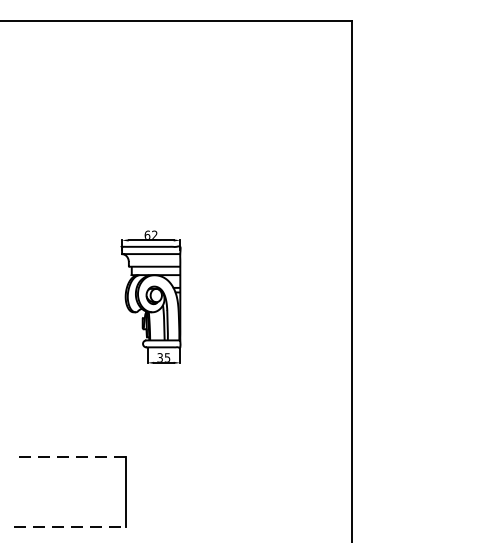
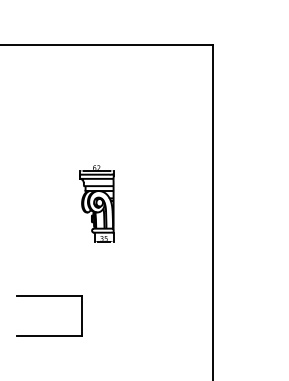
line: (69, 457) -> (49, 296), dashed -> solid
line: (70, 527) -> (50, 336), dashed -> solid

